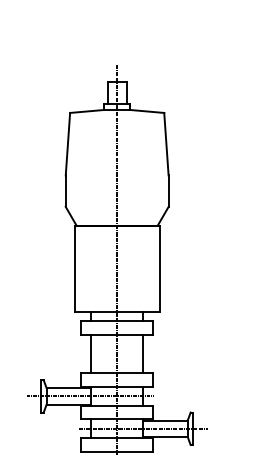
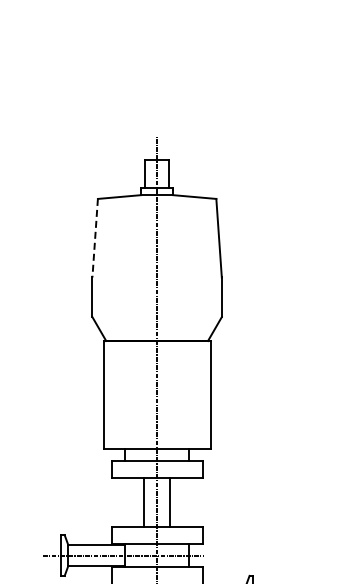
line: (68, 144) -> (95, 238), solid -> dashed
line: (91, 353) -> (143, 501), moved
line: (142, 353) -> (170, 501), moved

